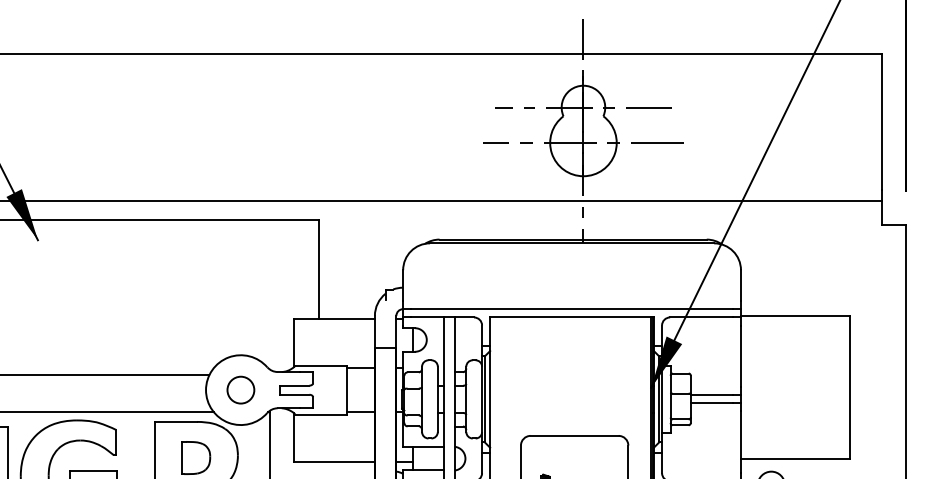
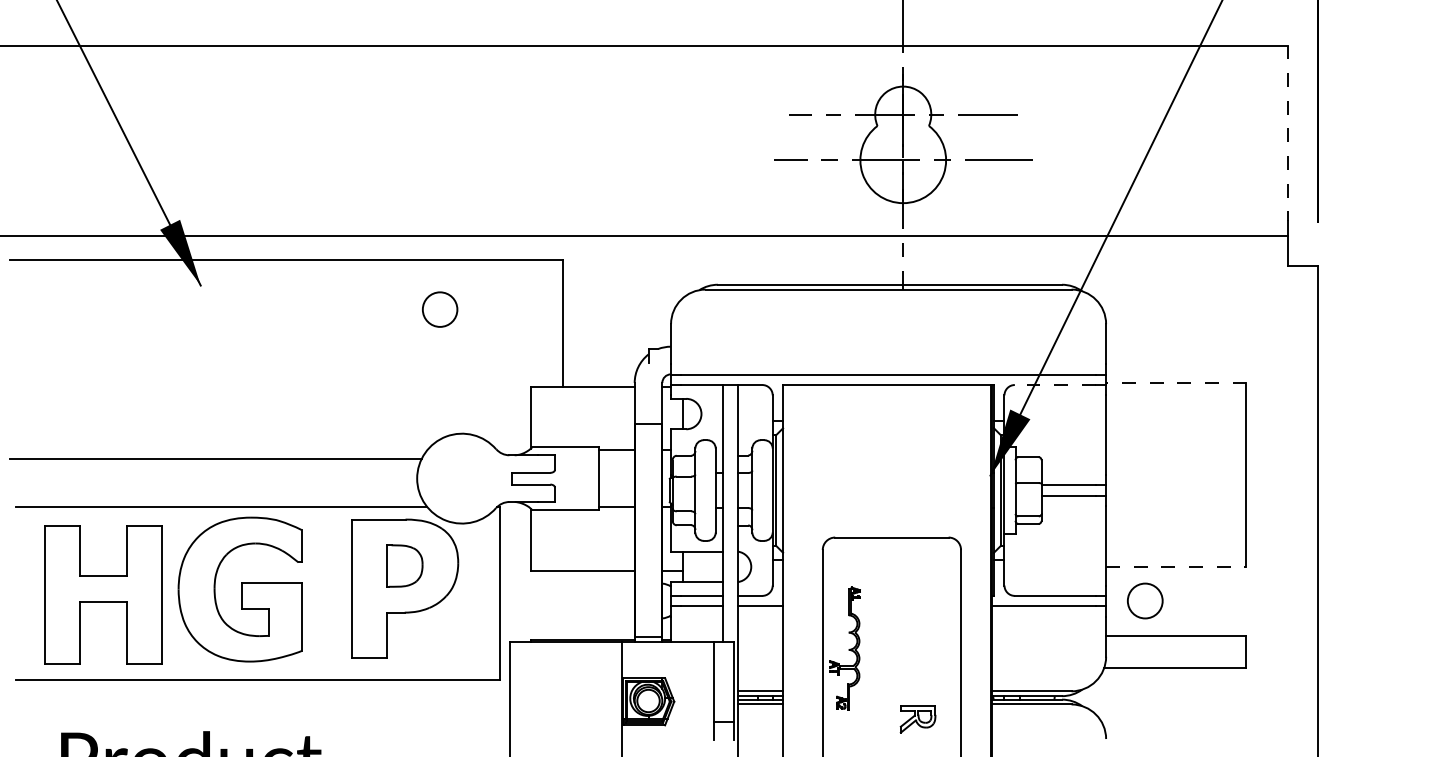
line: (882, 122) -> (1288, 133), solid -> dashed
line: (794, 316) -> (1175, 383), solid -> dashed
line: (700, 317) -> (1054, 385), solid -> dashed
circle: (241, 390) -> (440, 309), moved
line: (795, 459) -> (1176, 567), solid -> dashed

